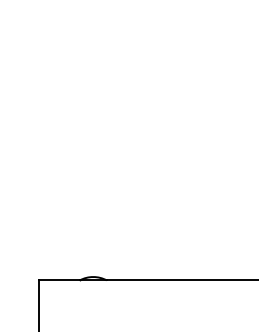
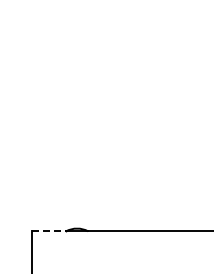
line: (59, 280) -> (49, 231), solid -> dashed

